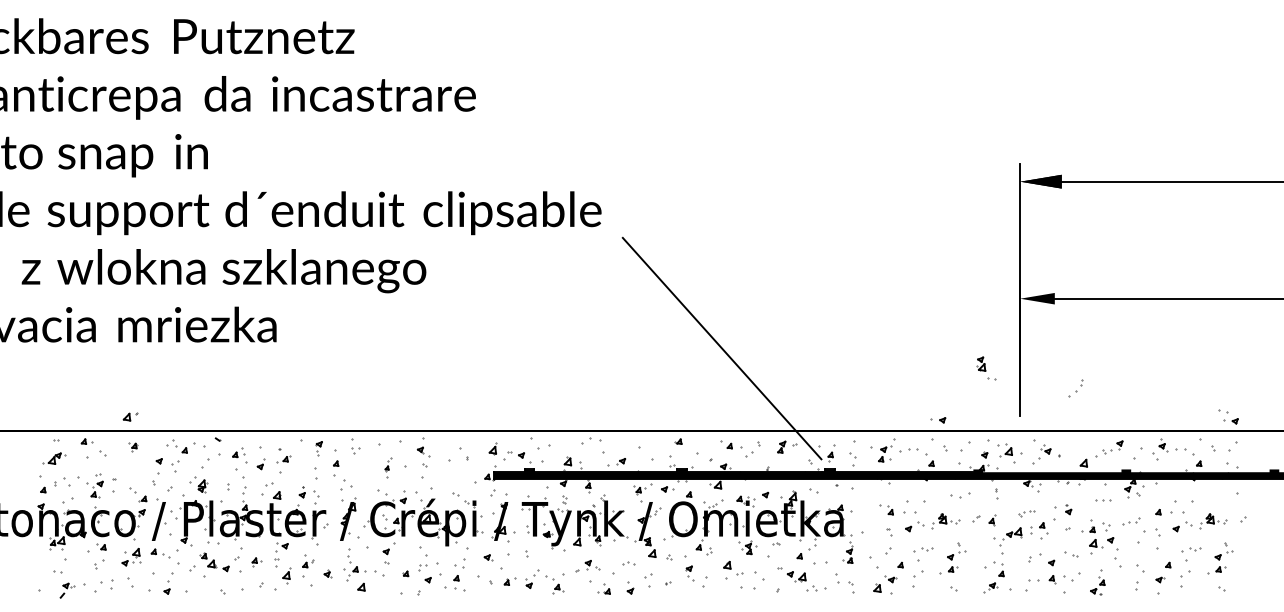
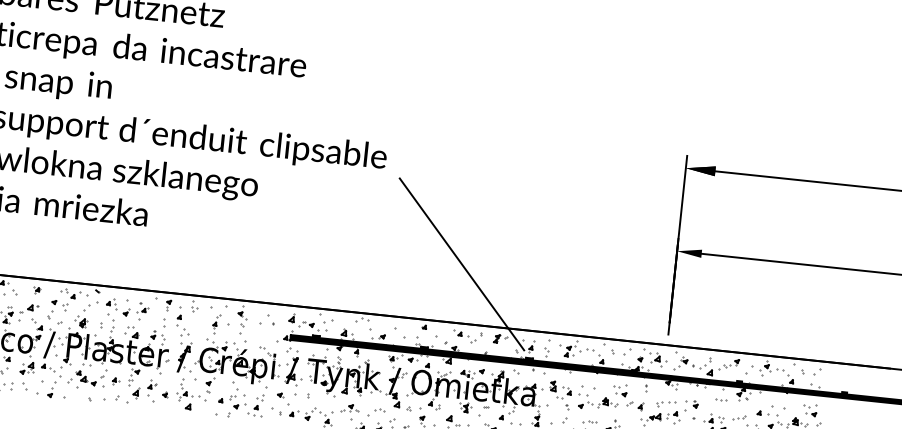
part: (986, 368) -> (556, 389), moved
part: (1075, 388) -> (705, 363), moved
part: (130, 416) -> (33, 307), moved
part: (1228, 416) -> (809, 410), moved
part: (938, 420) -> (621, 394), moved
part: (388, 467) -> (216, 323), size x1.43
part: (1026, 513) -> (665, 404), size x1.67

